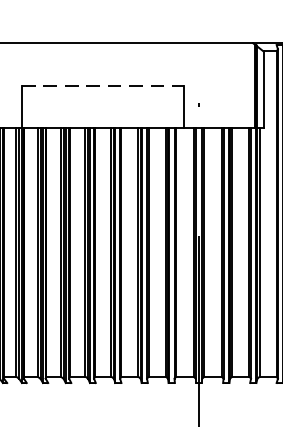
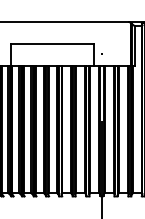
line: (104, 84) -> (53, 43), dashed -> solid

